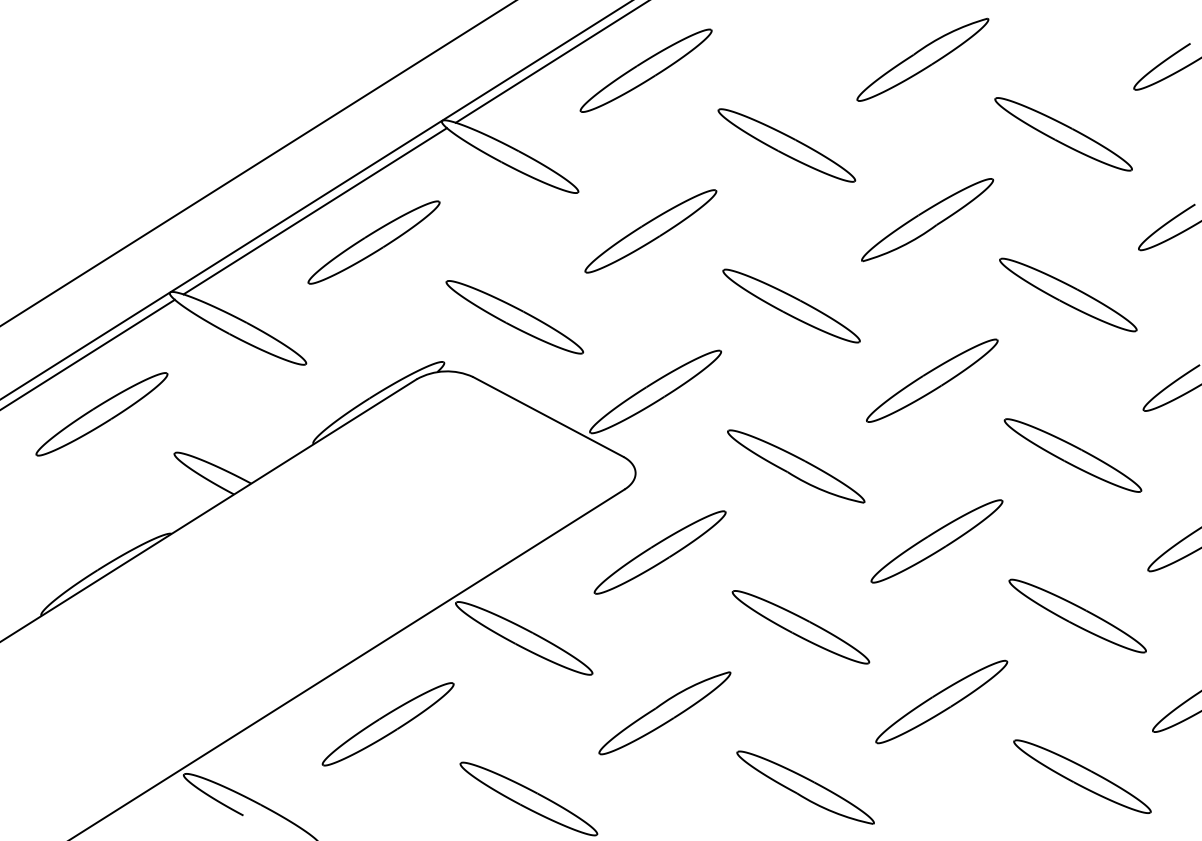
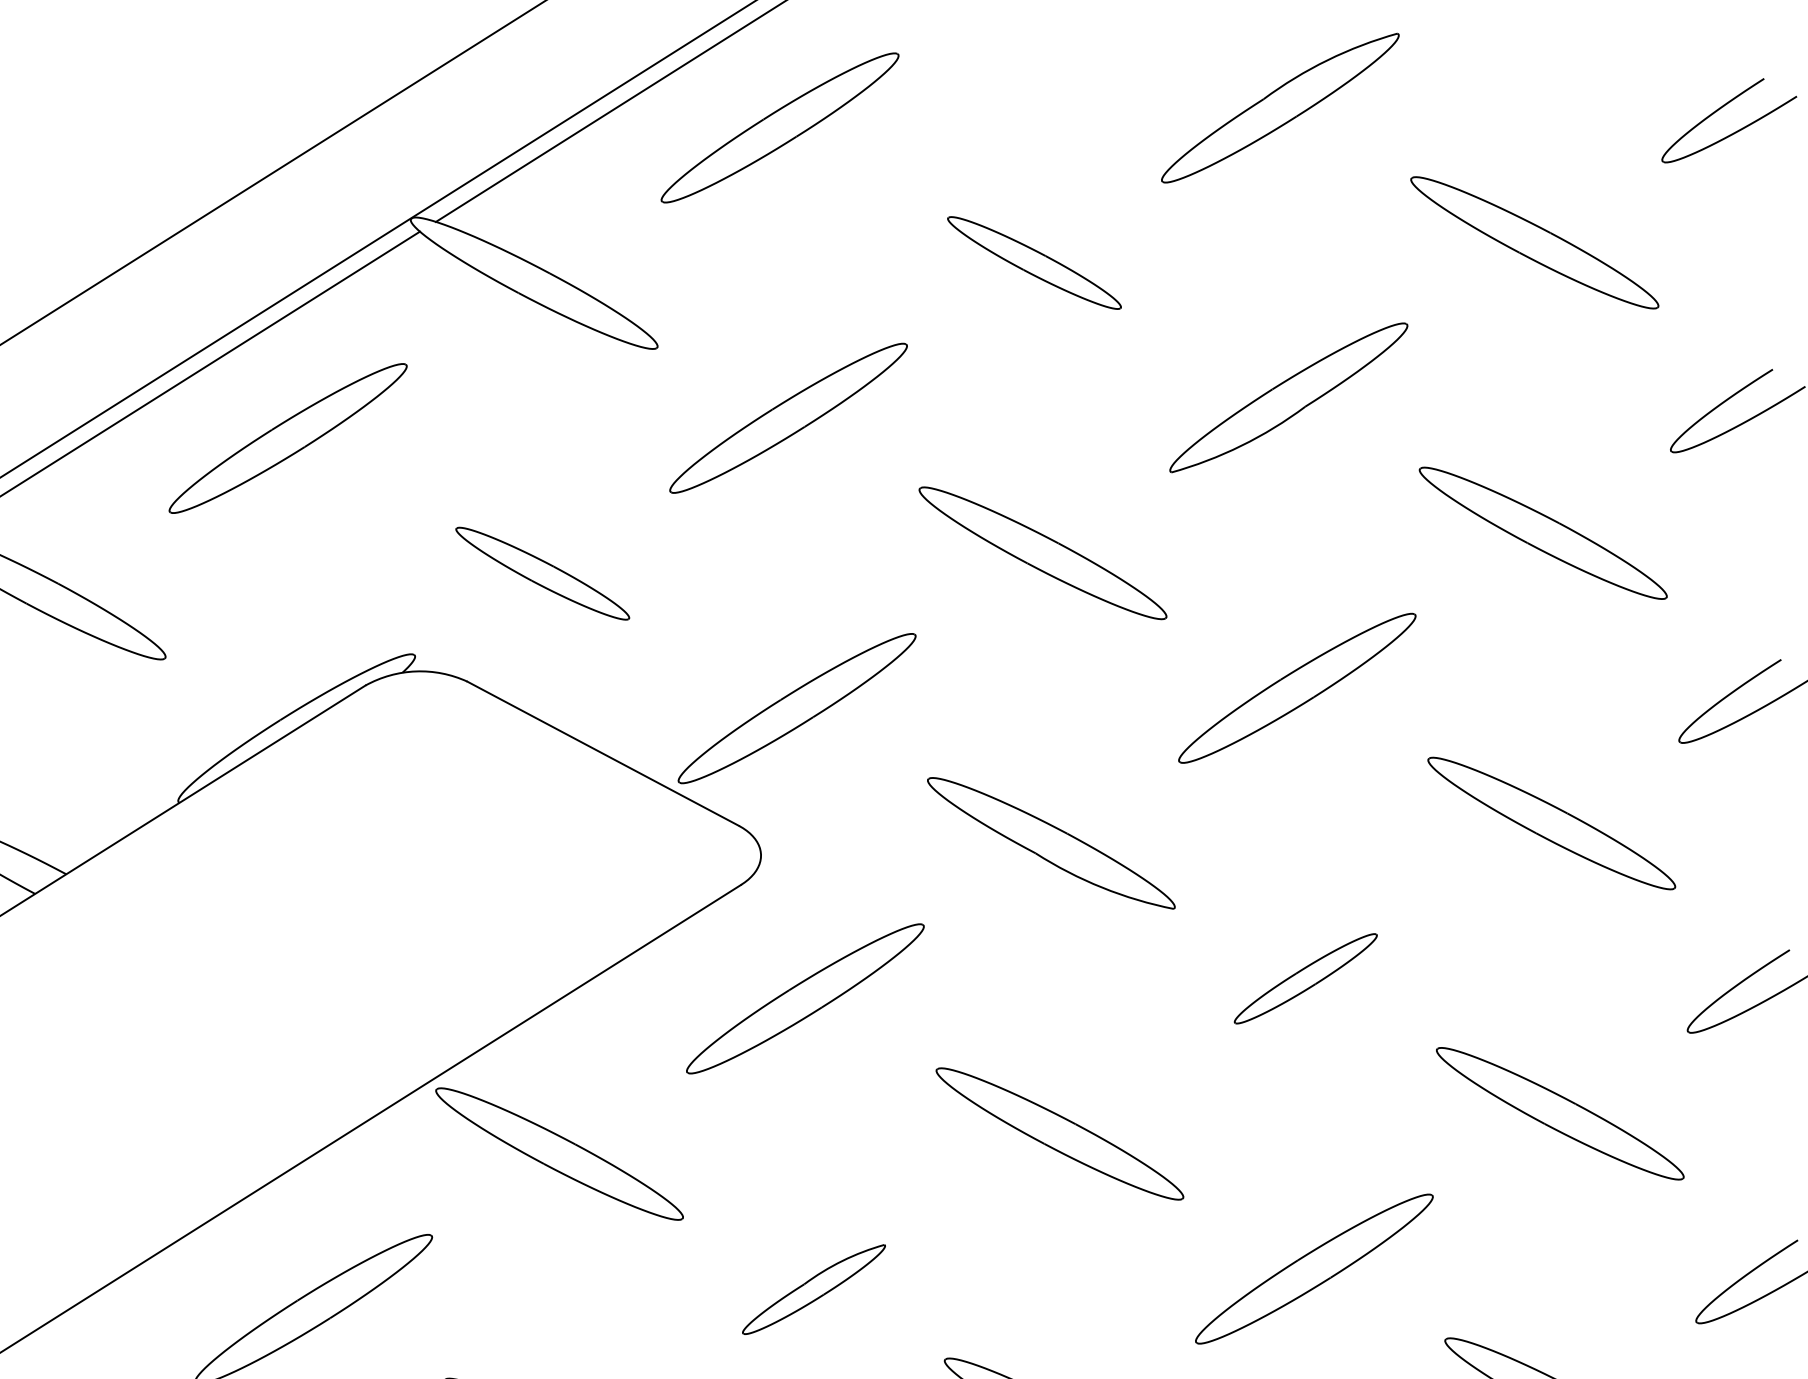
part: (786, 145) -> (1033, 263), size x0.7
part: (514, 317) -> (542, 573), size x0.7
part: (936, 541) -> (1304, 978), size x0.6
part: (664, 713) -> (813, 1289), size x0.6

